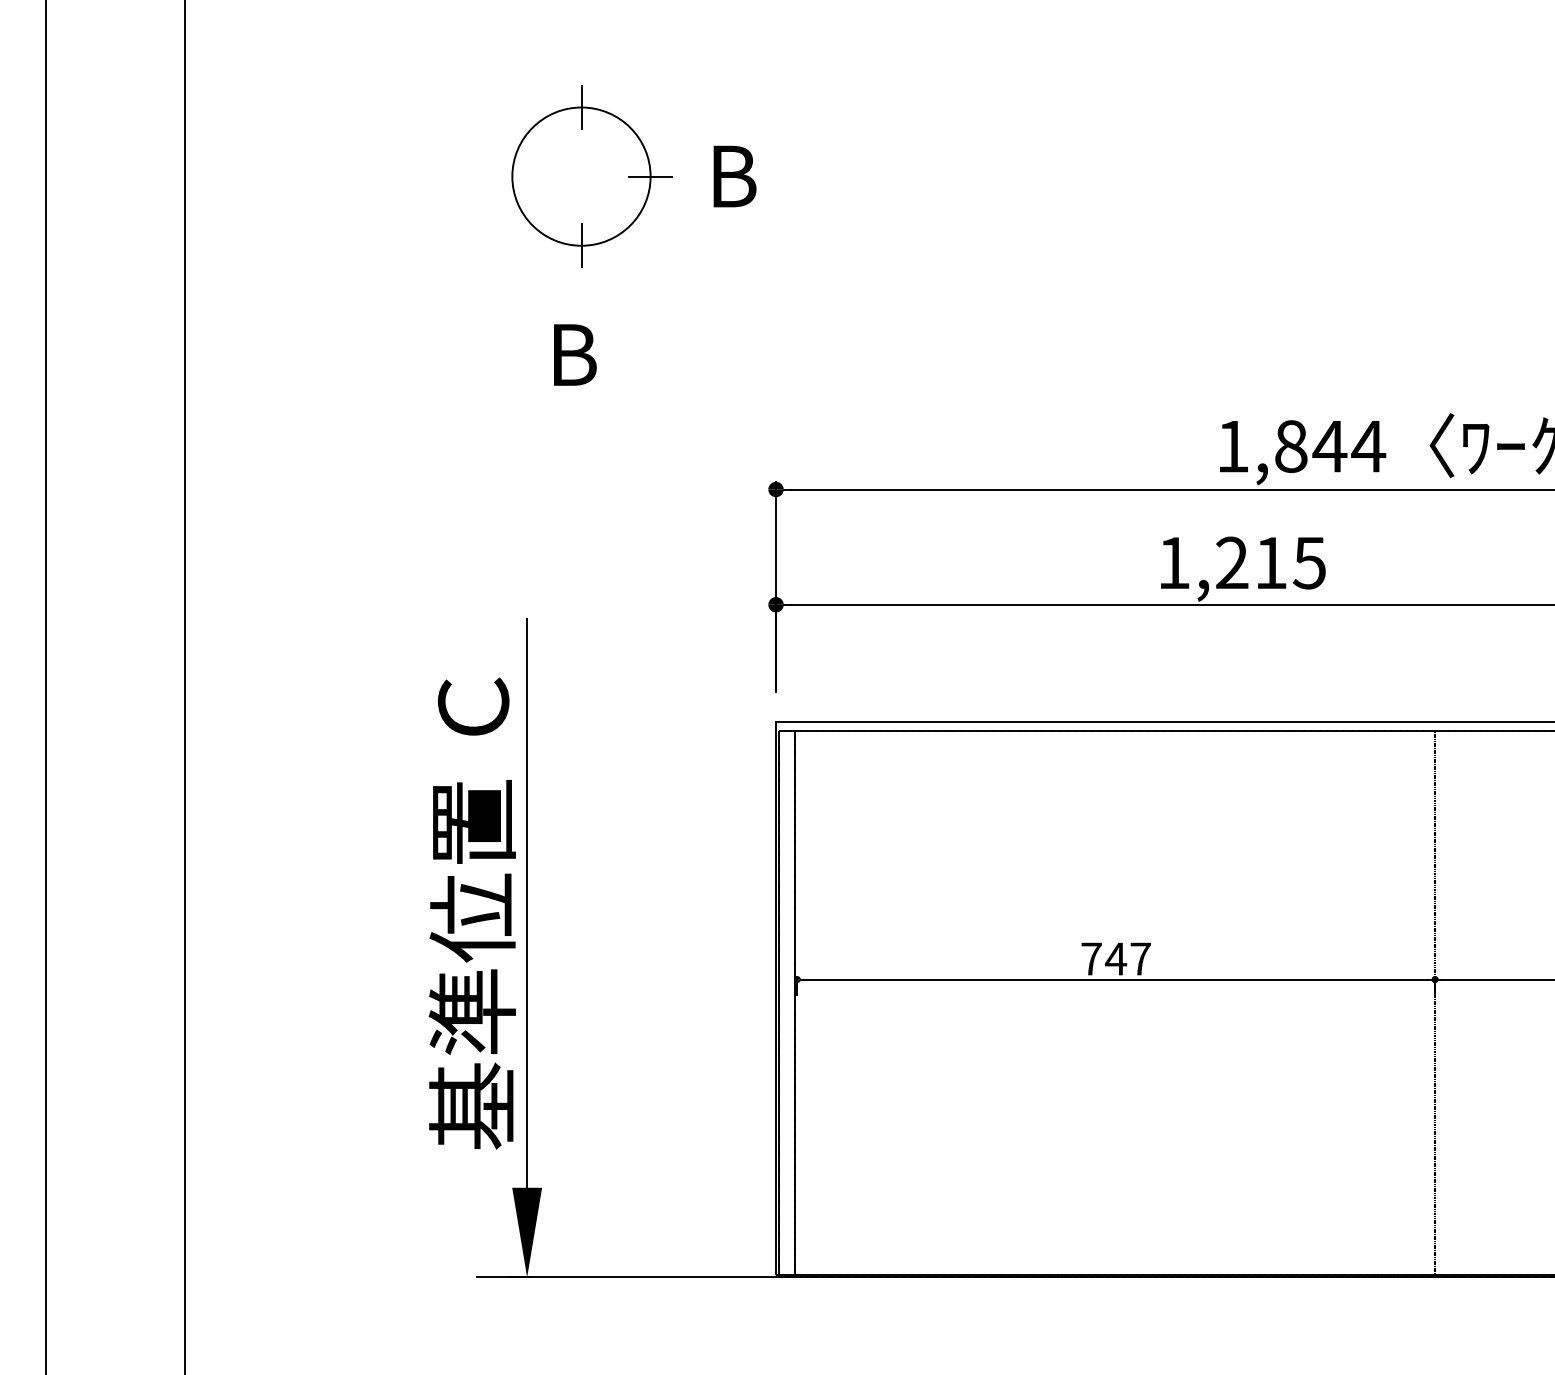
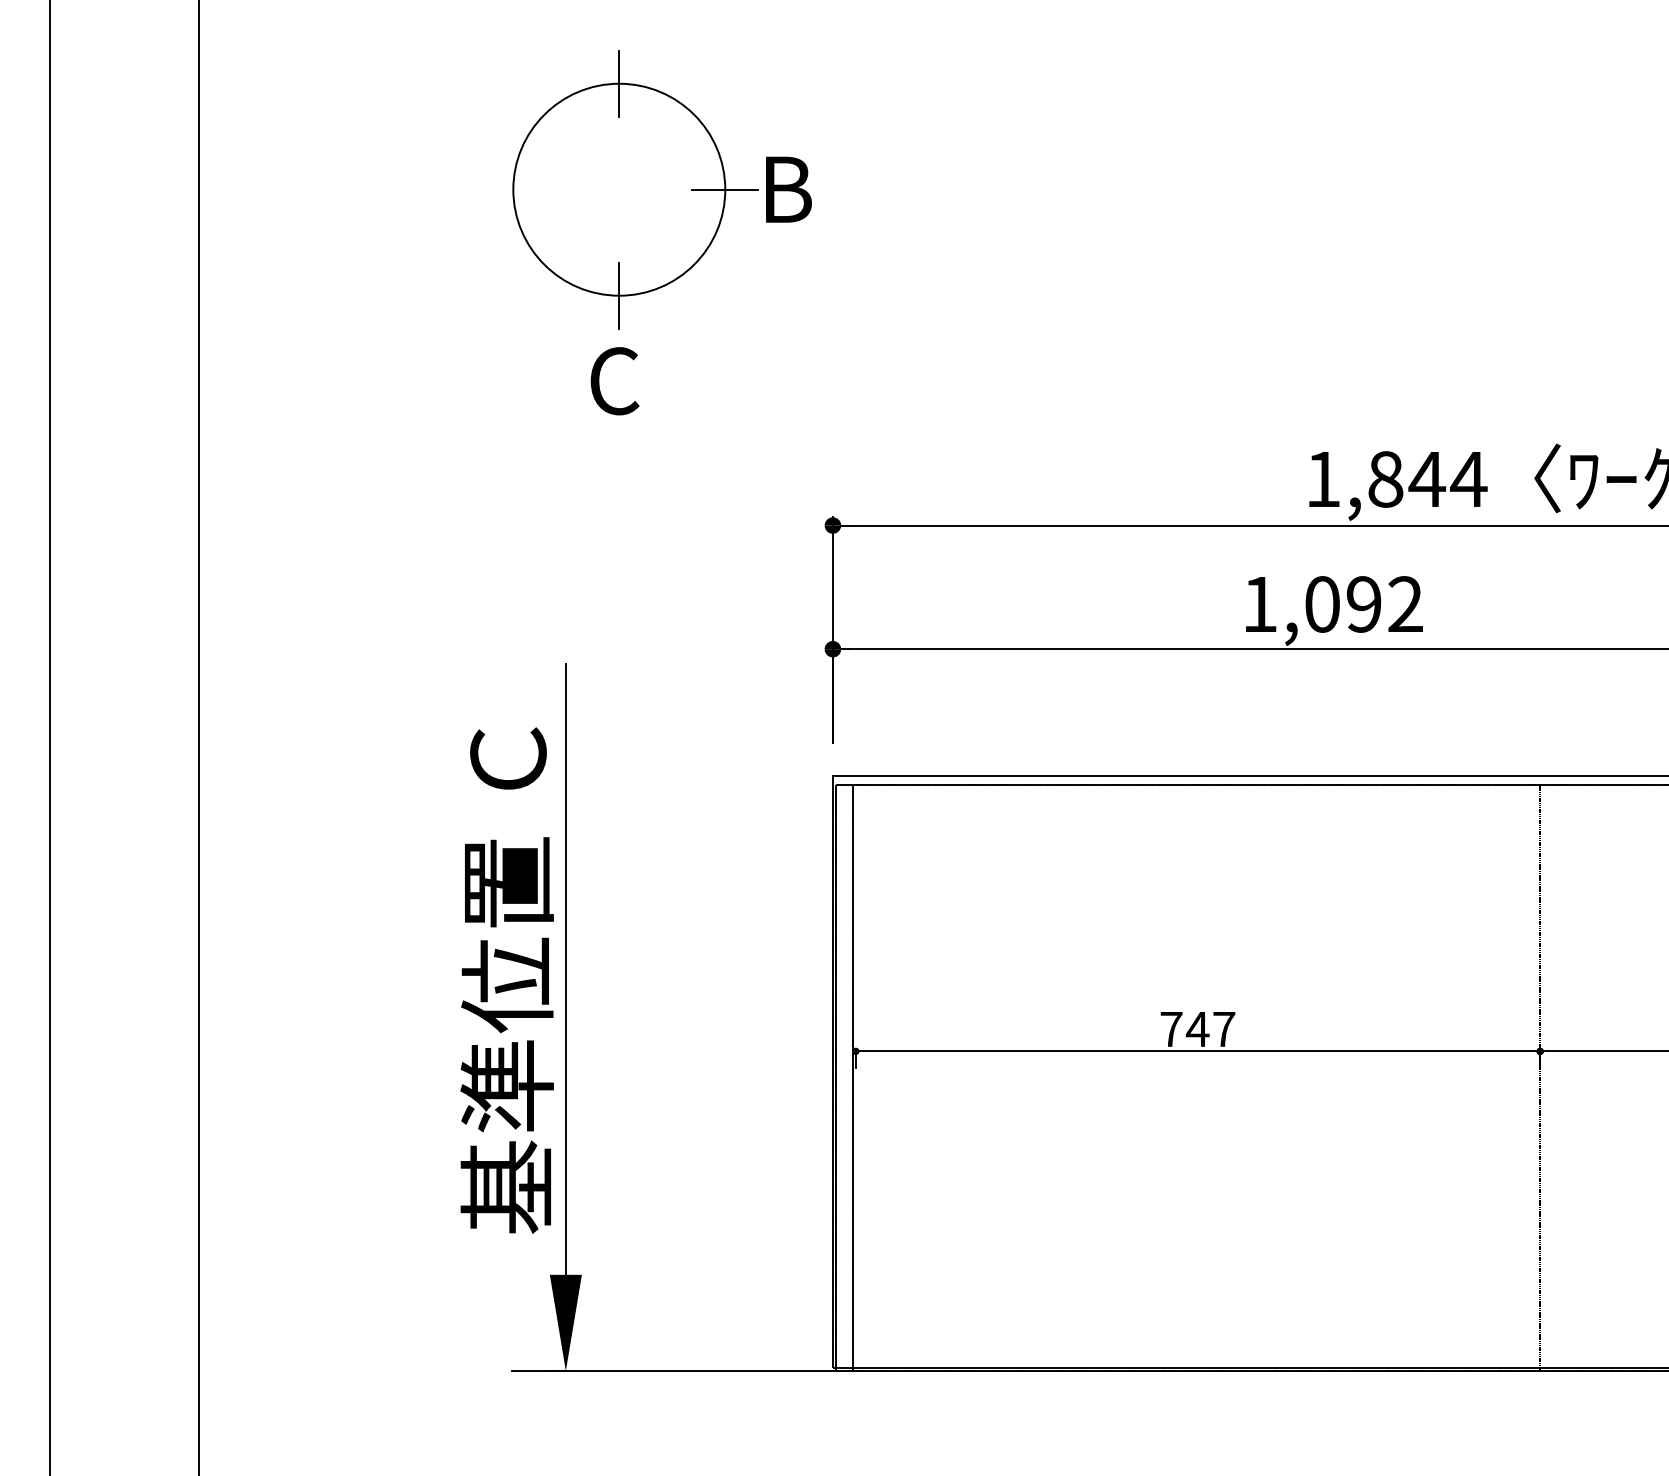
part: (592, 176) -> (635, 189), size x1.43
text: (573, 355) -> (615, 381), B -> C
text: (1270, 563) -> (1363, 604), 1,215 -> 1,092

